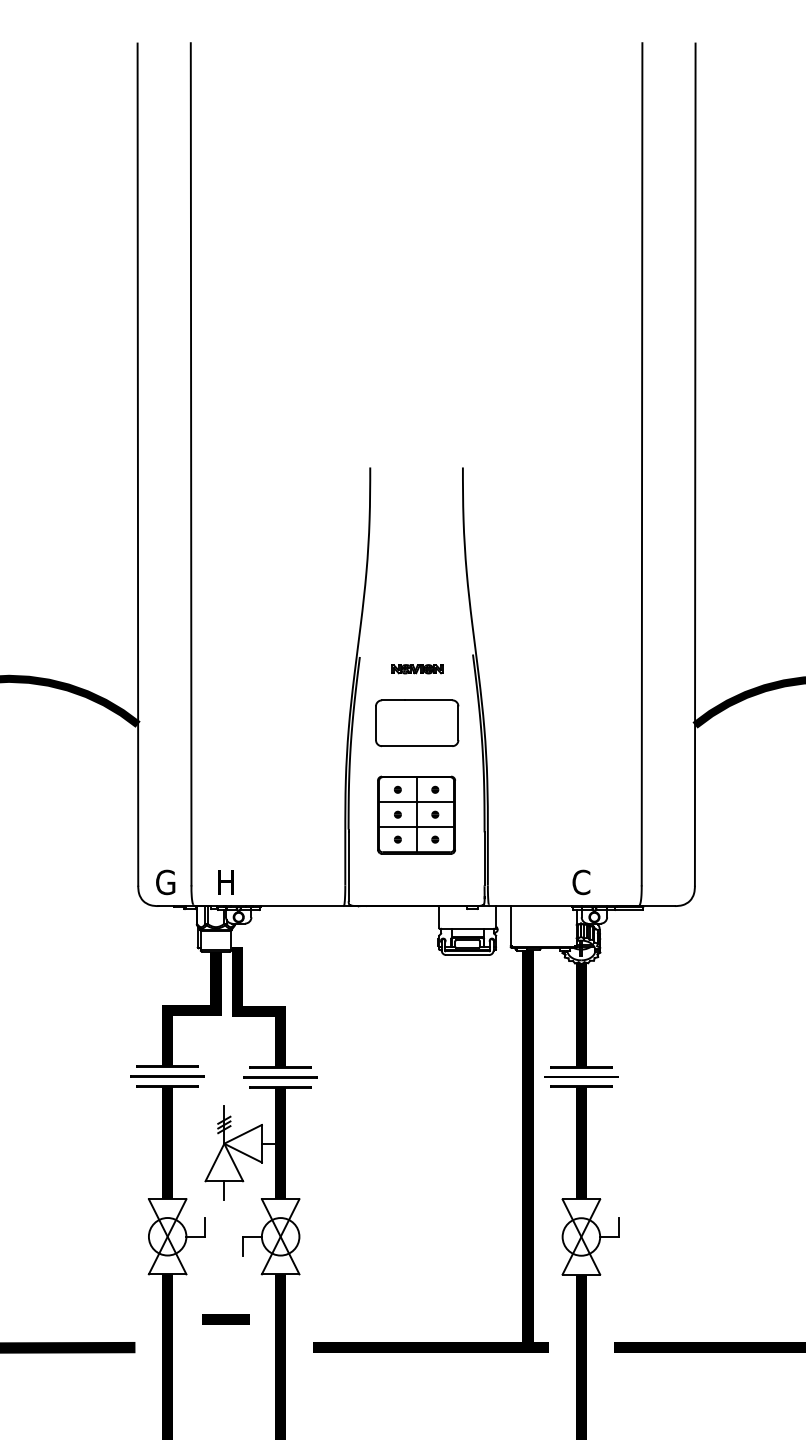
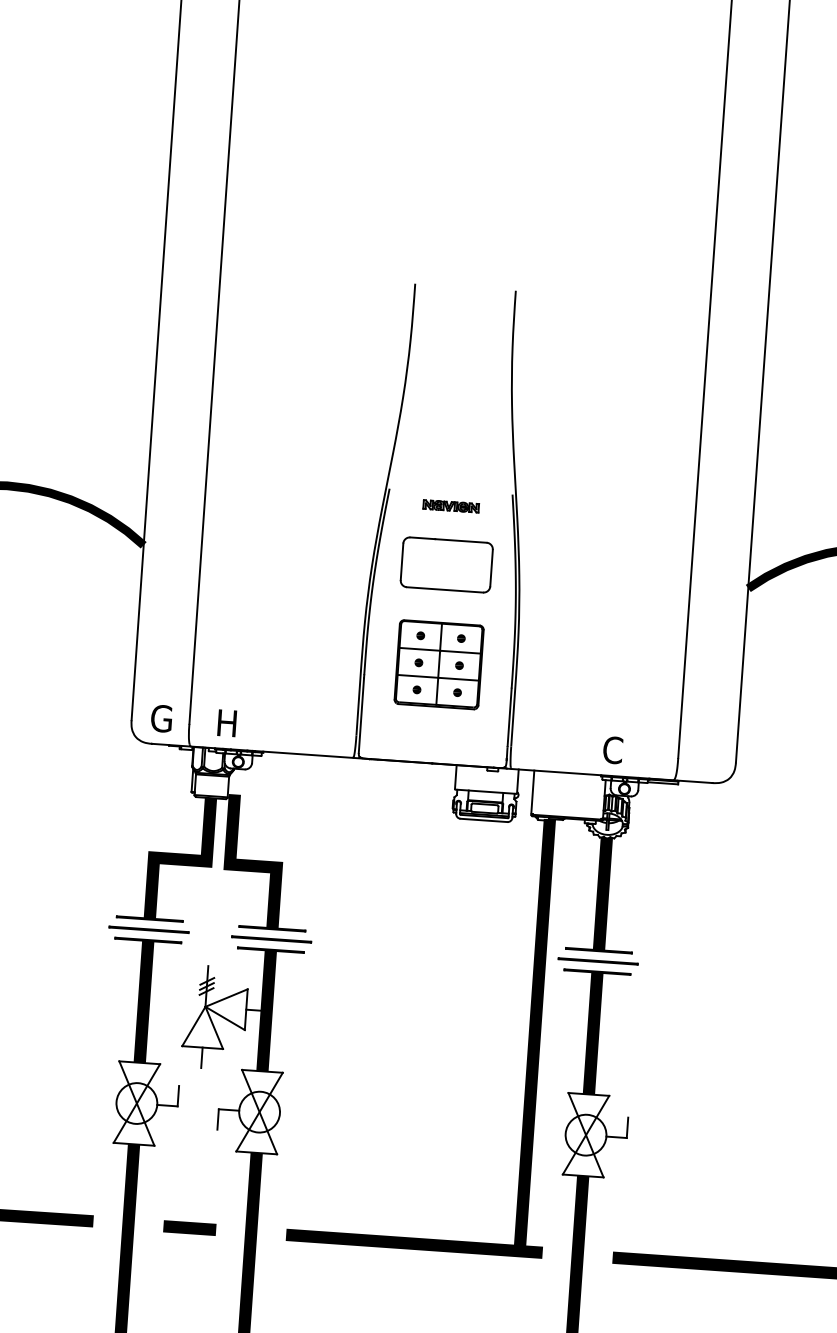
line: (225, 1319) -> (189, 1227), moved

